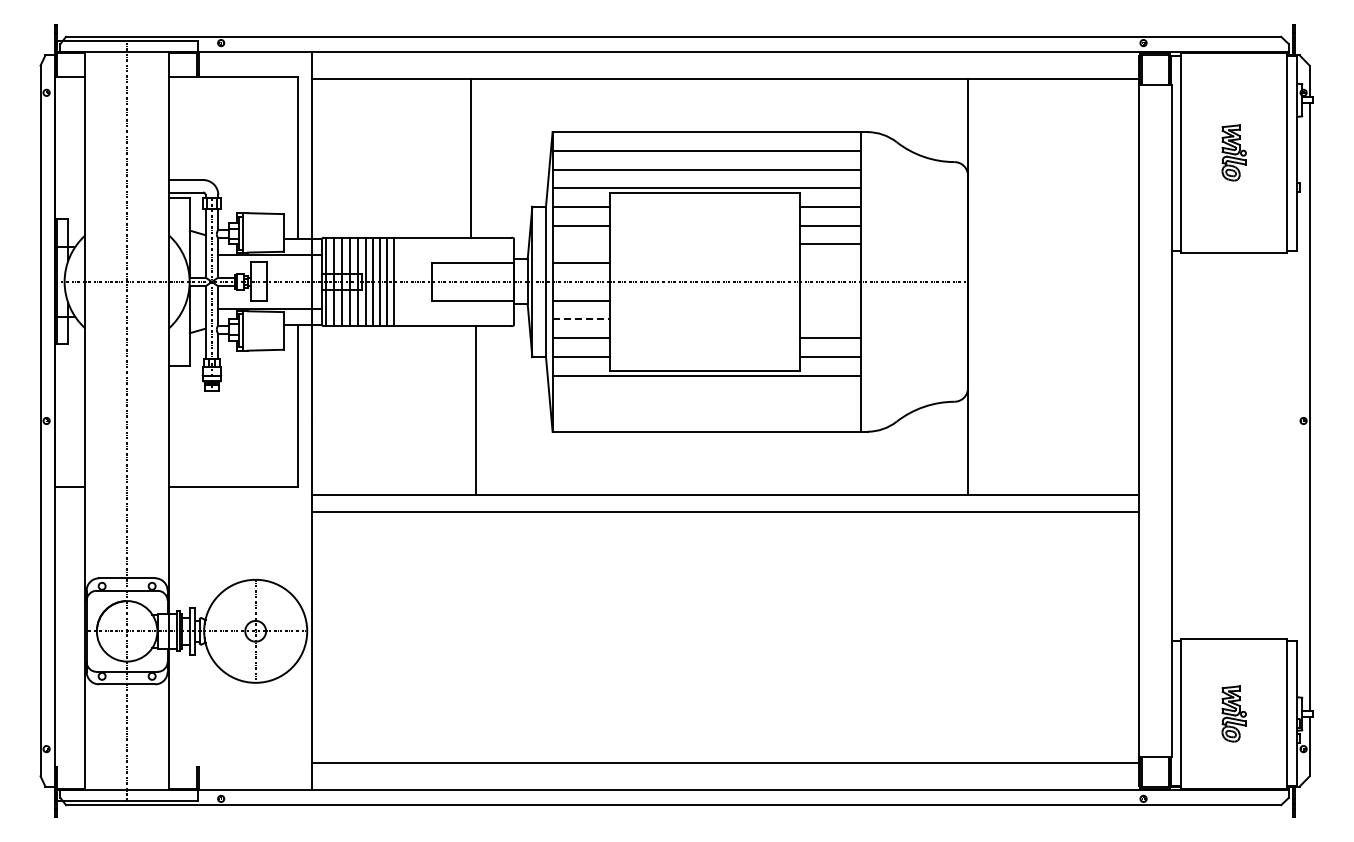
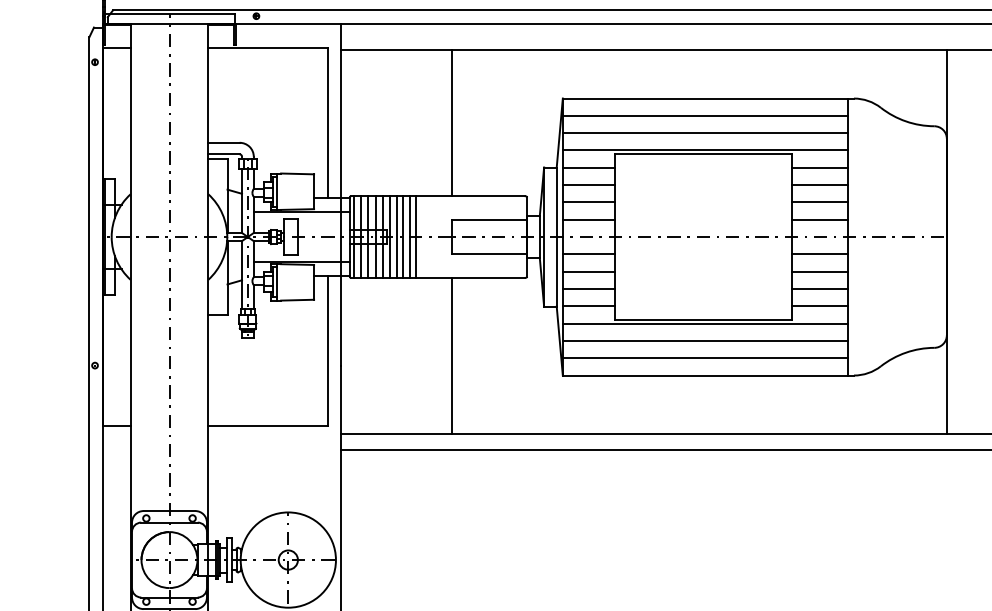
line: (471, 158) -> (451, 122), moved
line: (580, 244) -> (588, 202), added
line: (830, 263) -> (819, 220), added
line: (830, 300) -> (819, 254), added
line: (581, 319) -> (589, 271), dashed -> solid
line: (830, 319) -> (819, 271), added
line: (706, 394) -> (705, 341), added
line: (476, 410) -> (451, 355), moved
line: (706, 413) -> (705, 358), added

